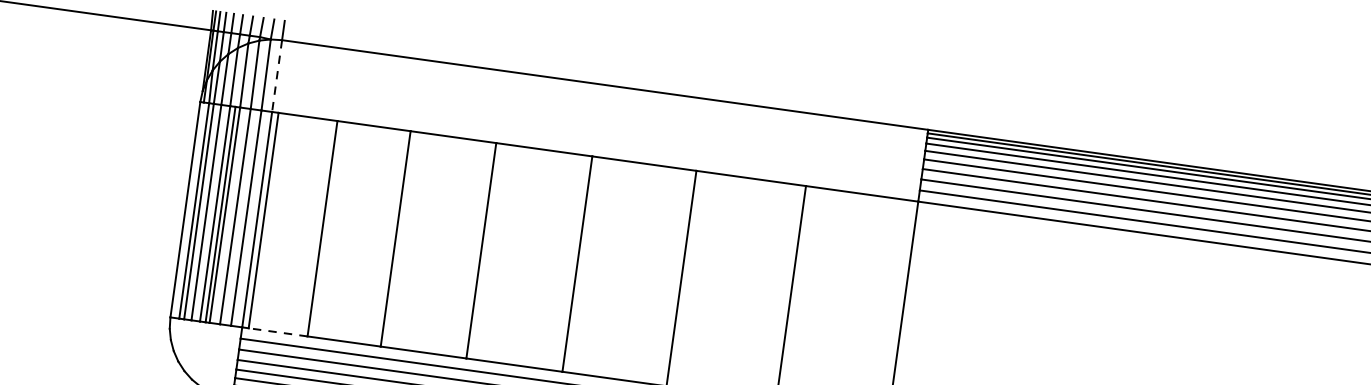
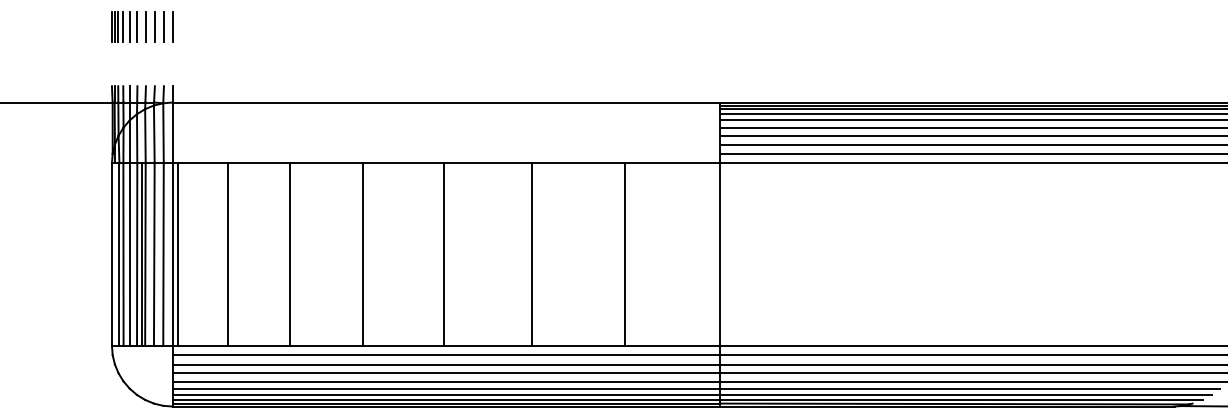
line: (276, 76) -> (172, 133), dashed -> solid
line: (278, 332) -> (203, 345), dashed -> solid

